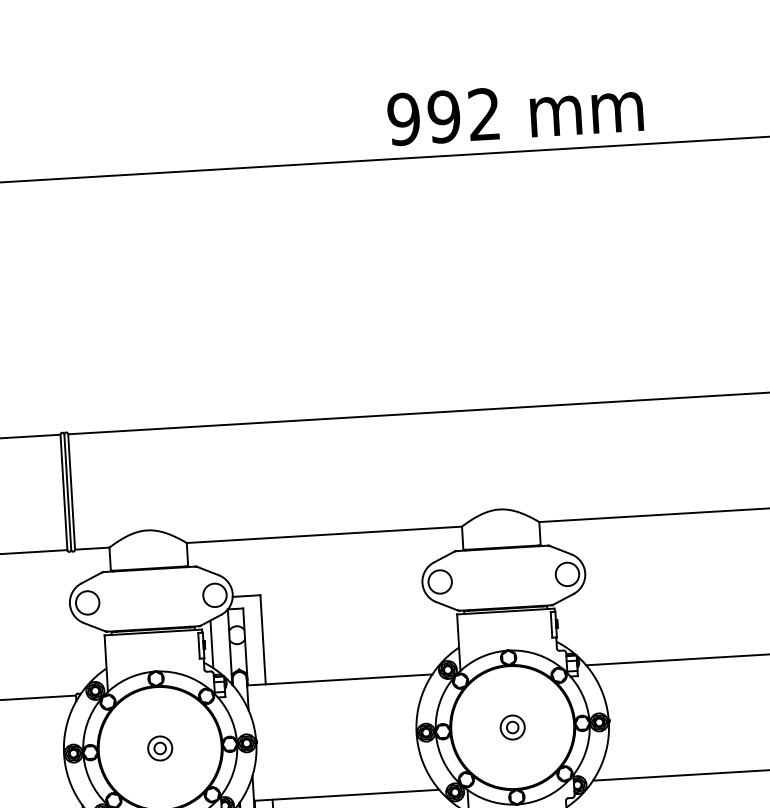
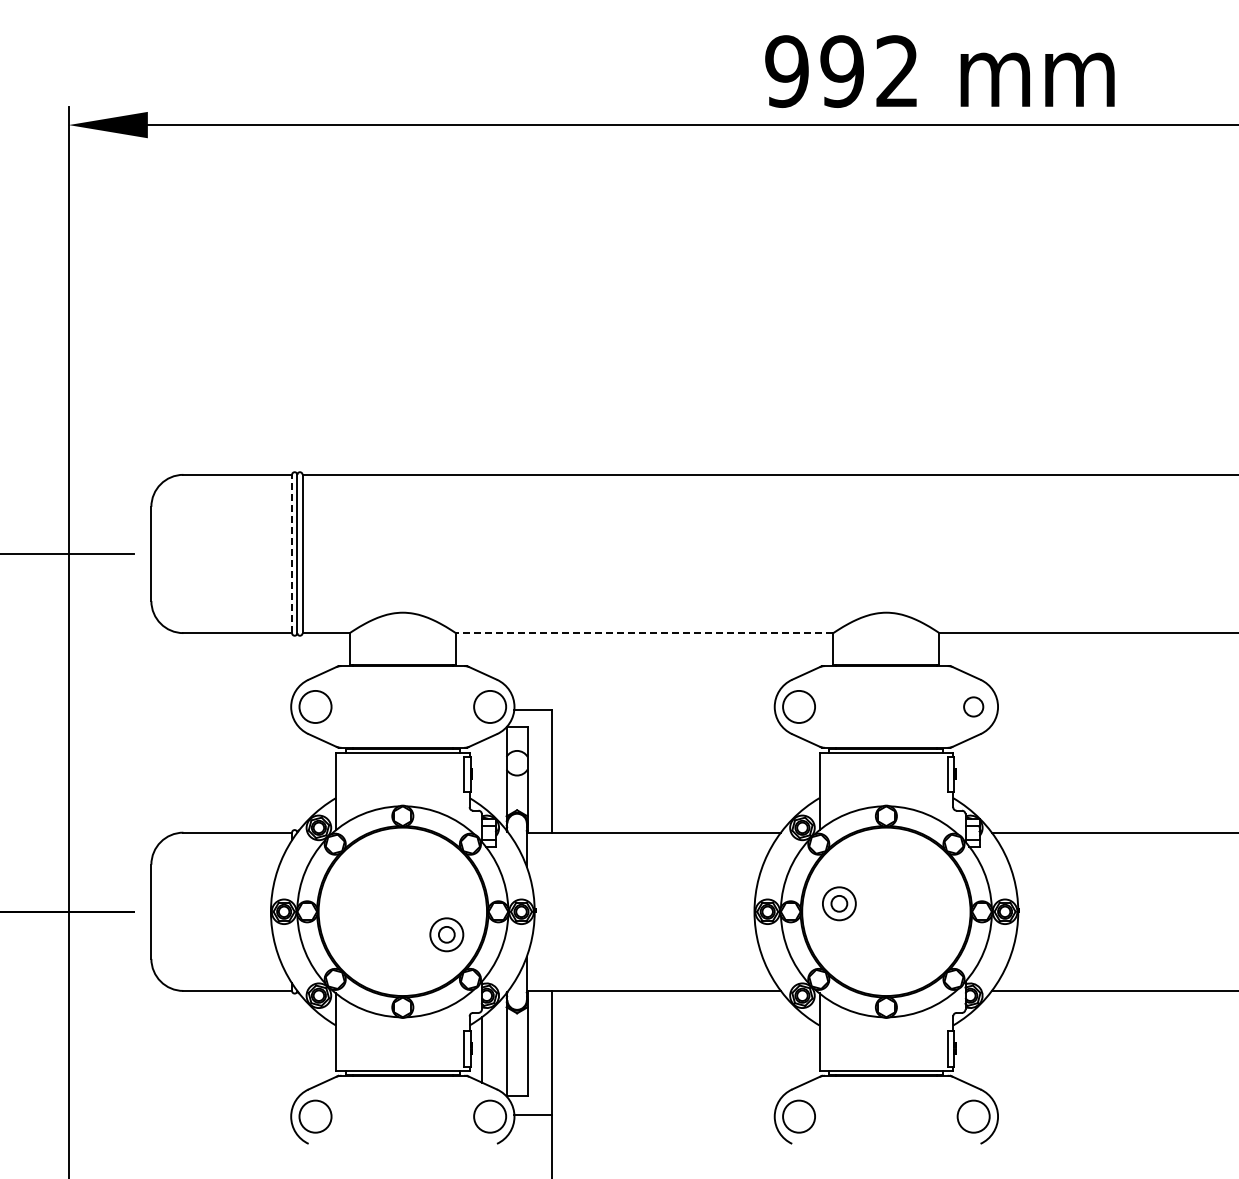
line: (64, 492) -> (292, 553), solid -> dashed
line: (324, 535) -> (644, 633), solid -> dashed
circle: (567, 574) -> (973, 706), size x0.6
line: (211, 644) -> (481, 773), removed
part: (512, 727) -> (839, 903), moved
part: (159, 748) -> (446, 934), moved

